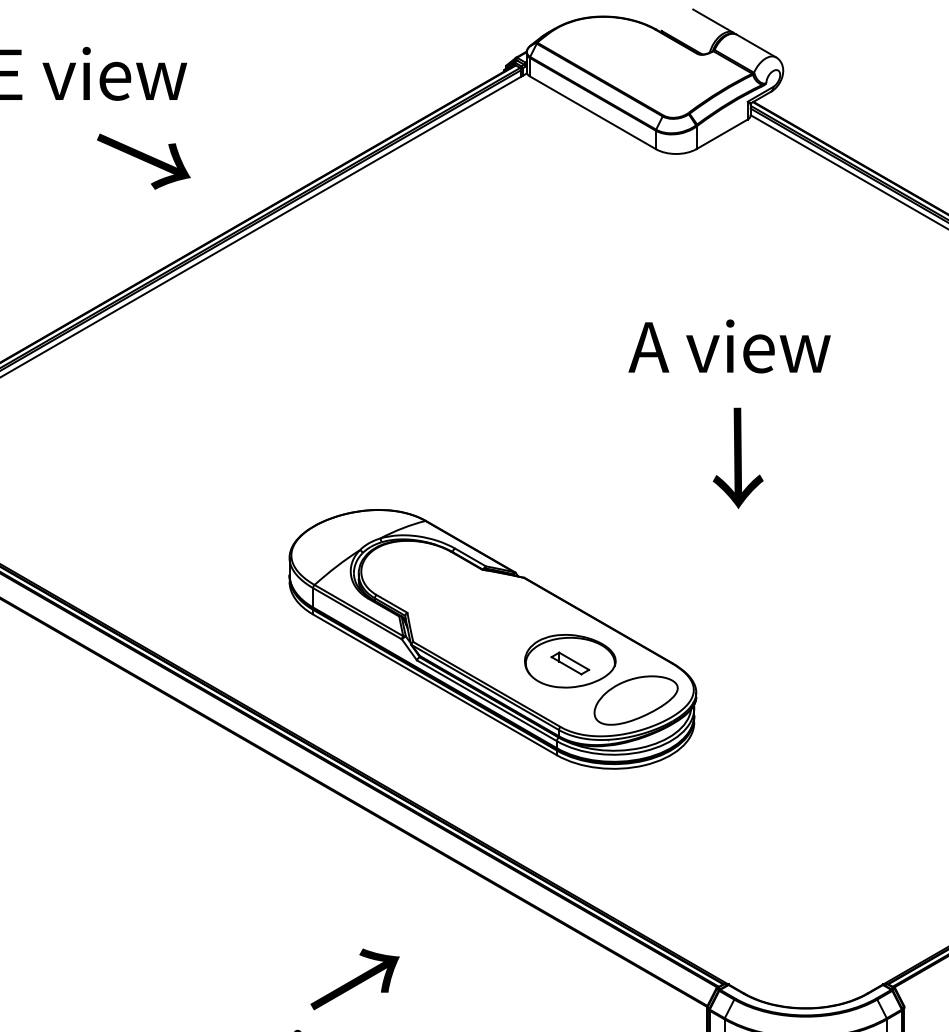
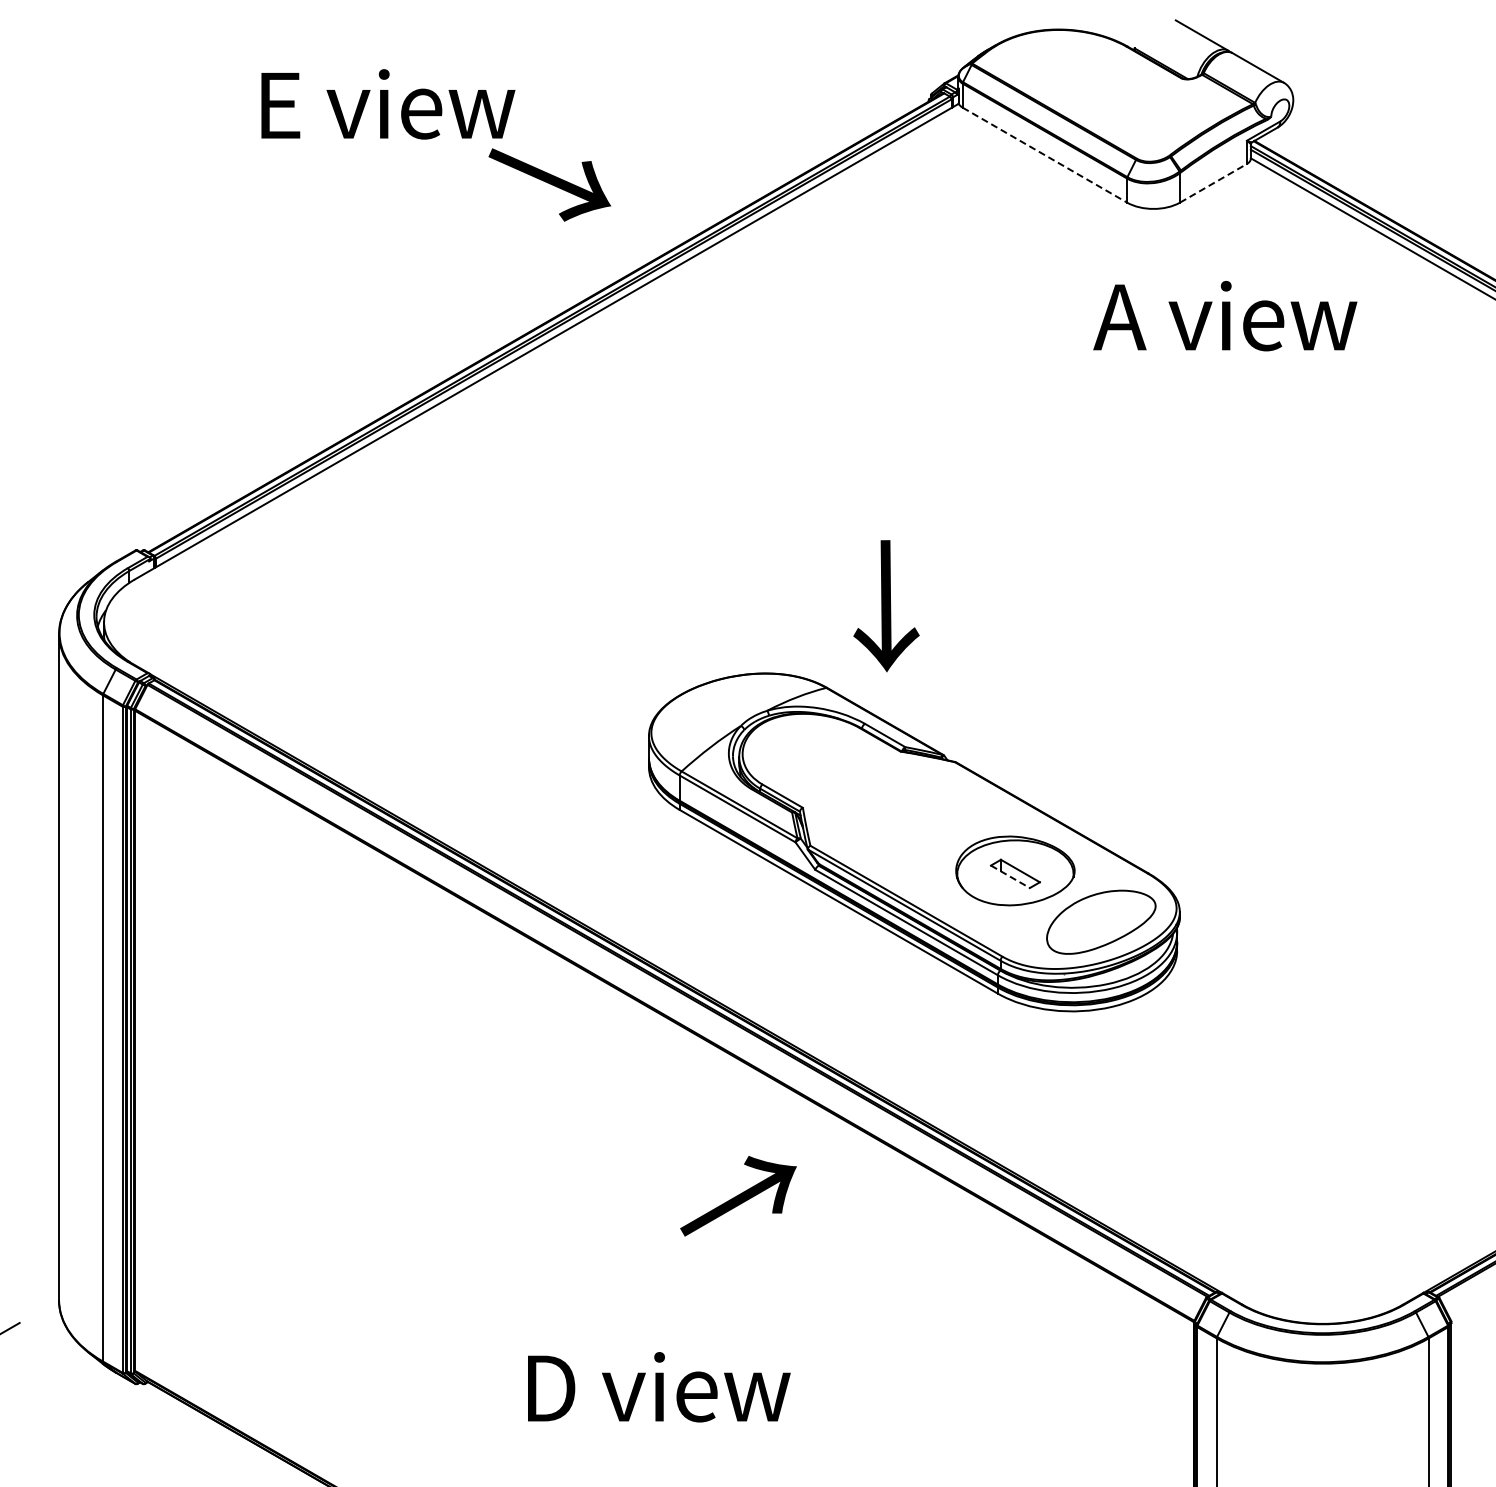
line: (592, 113) -> (1044, 155), solid -> dashed
line: (722, 134) -> (1213, 183), solid -> dashed
text: (143, 161) -> (549, 184), moved
text: (729, 346) -> (1225, 316), moved
text: (738, 458) -> (886, 606), moved
line: (566, 666) -> (1010, 877), solid -> dashed
text: (355, 979) -> (738, 1196), moved

